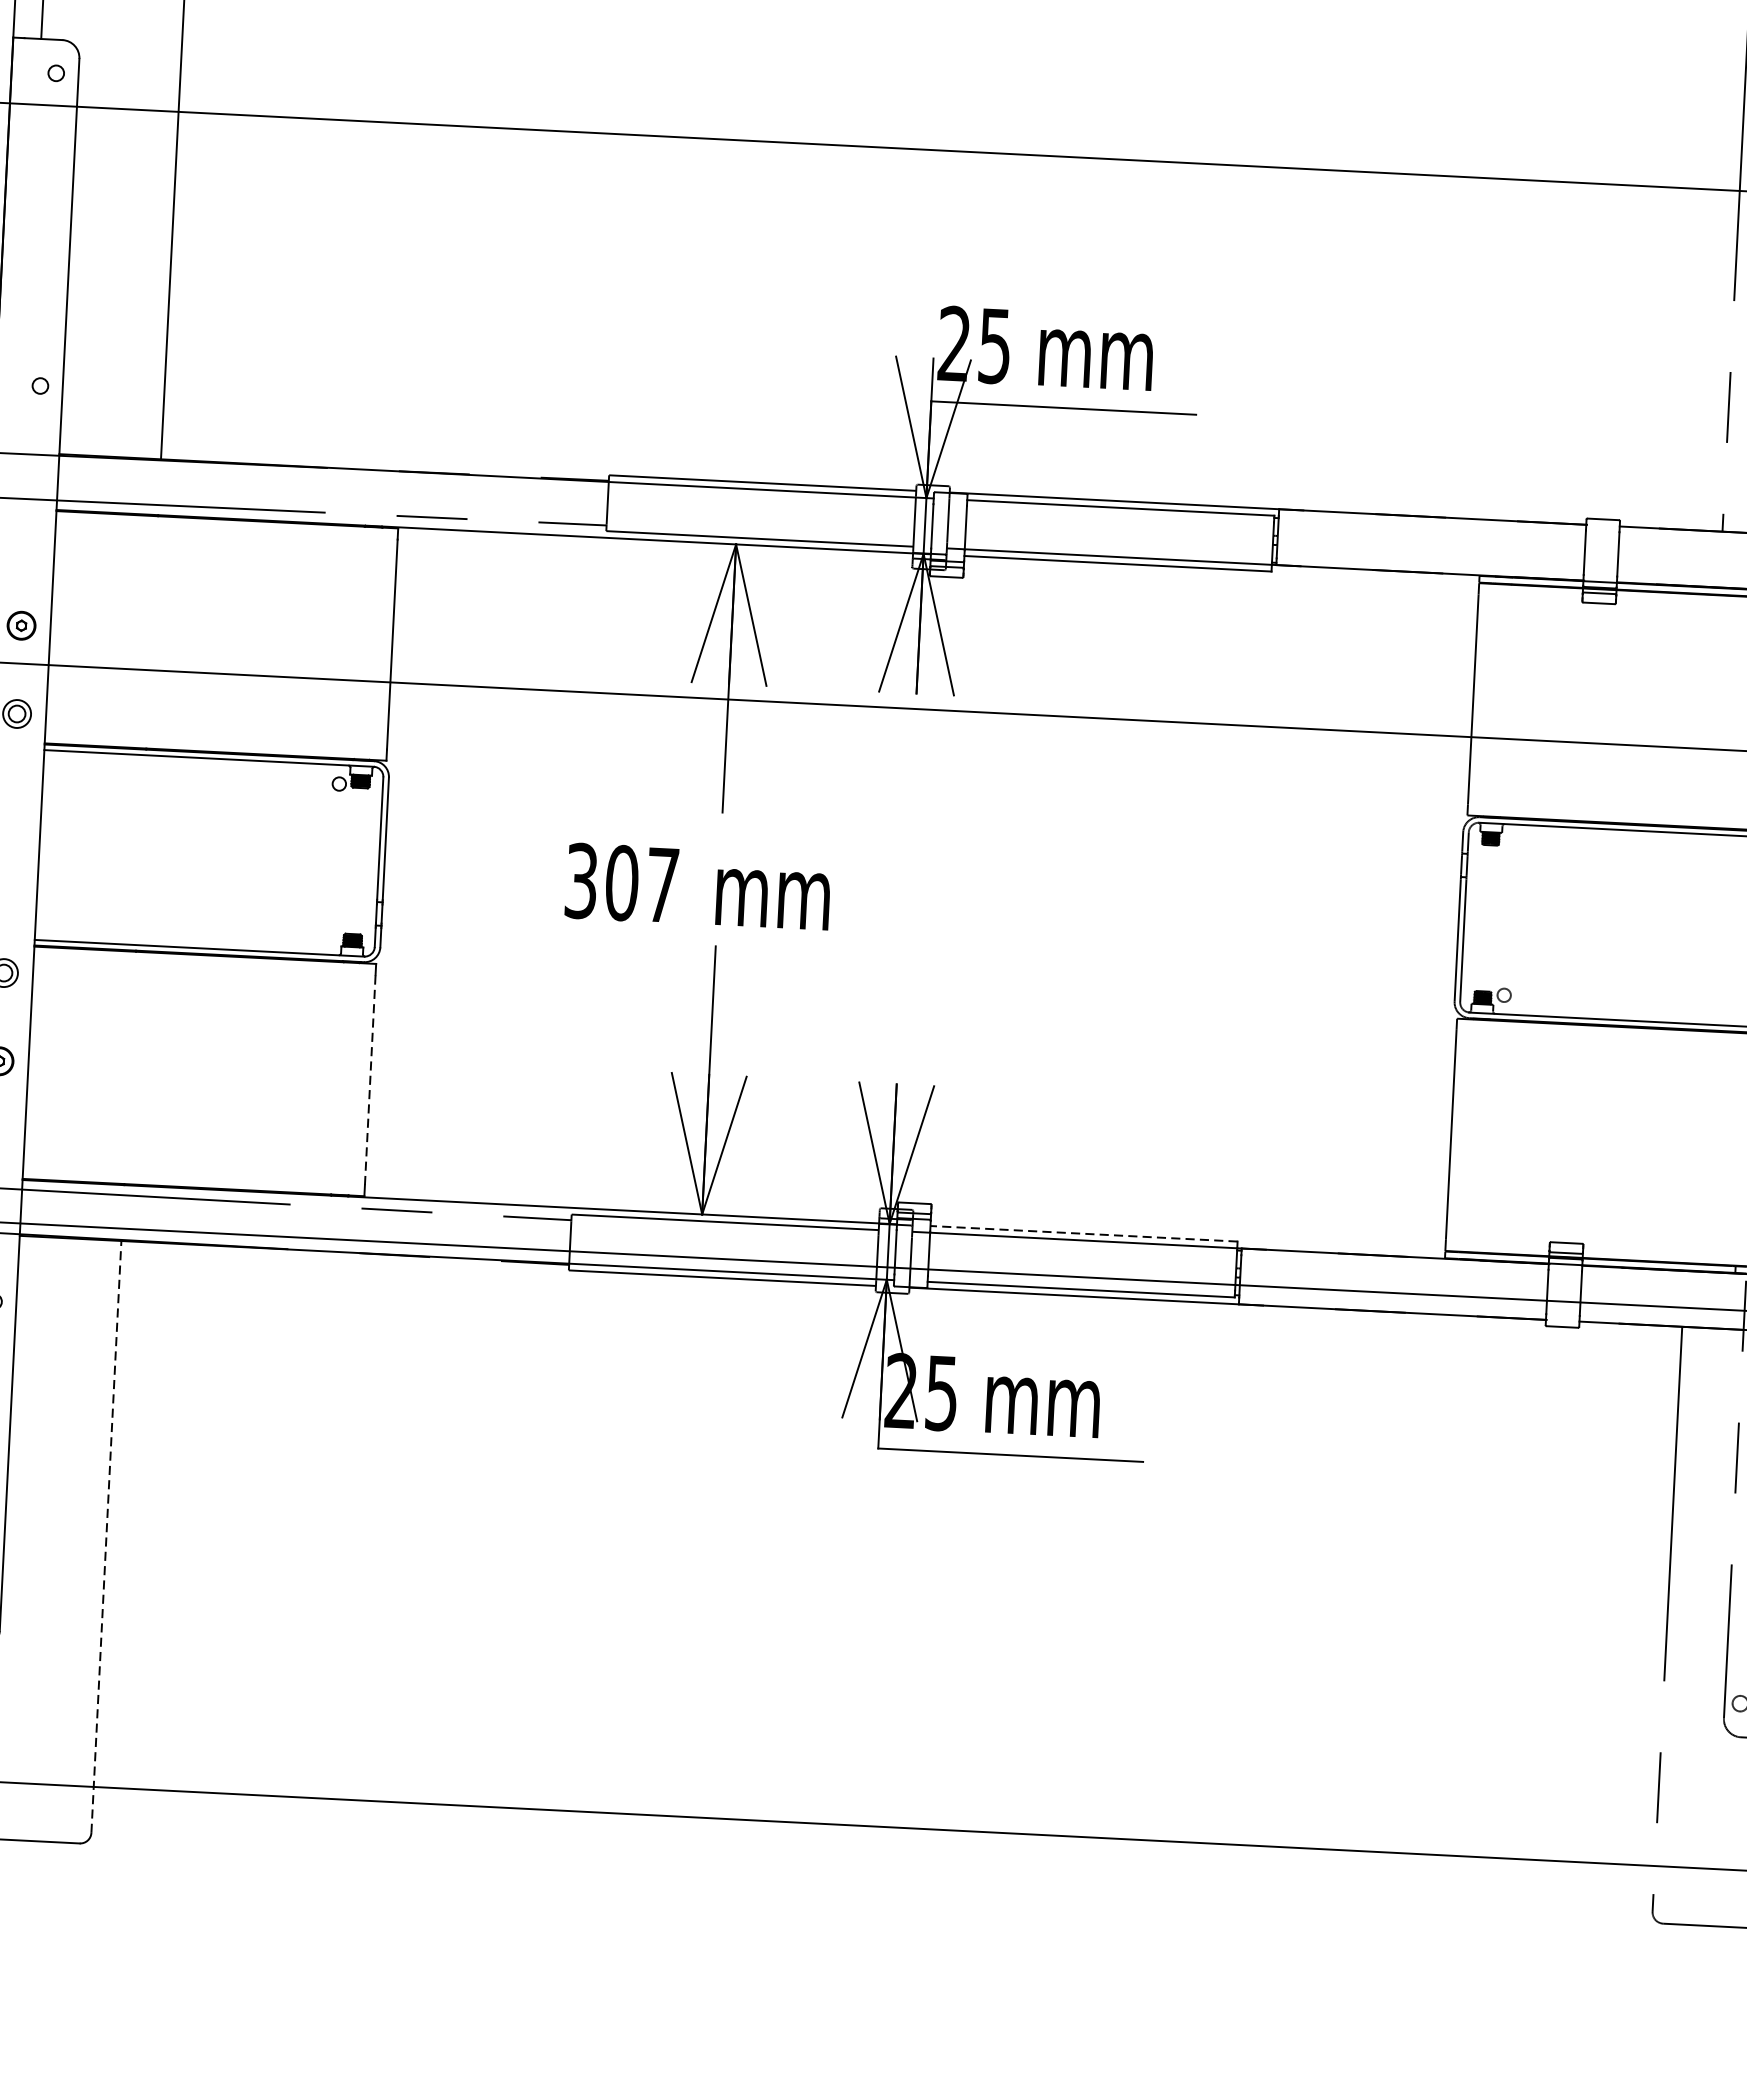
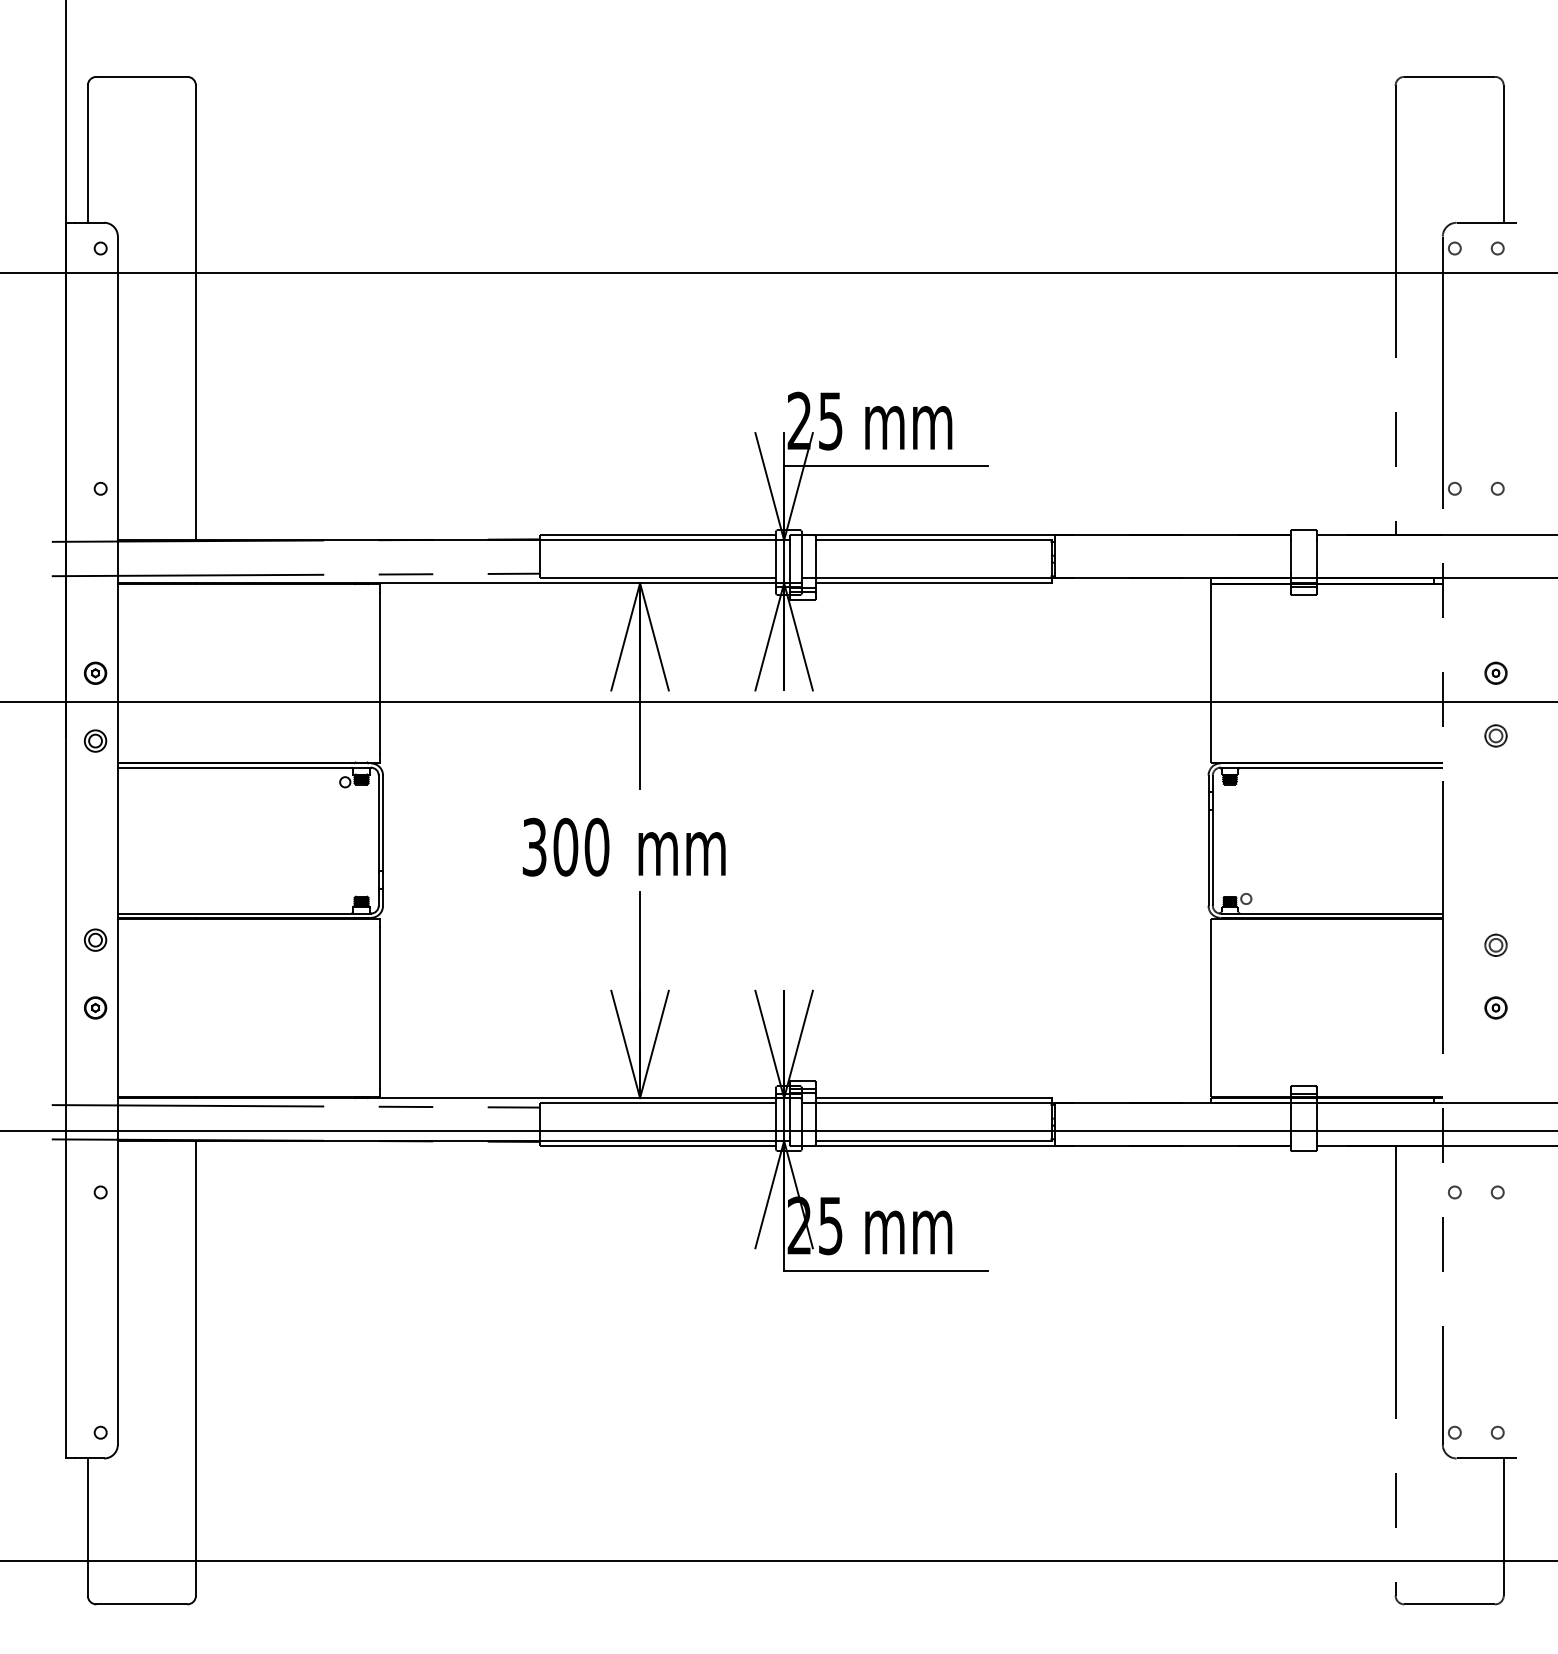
text: (662, 884) -> (596, 846), 307 -> 300
line: (370, 1079) -> (380, 1007), dashed -> solid
line: (1083, 1234) -> (933, 1098), dashed -> solid
line: (105, 1535) -> (195, 1367), dashed -> solid

